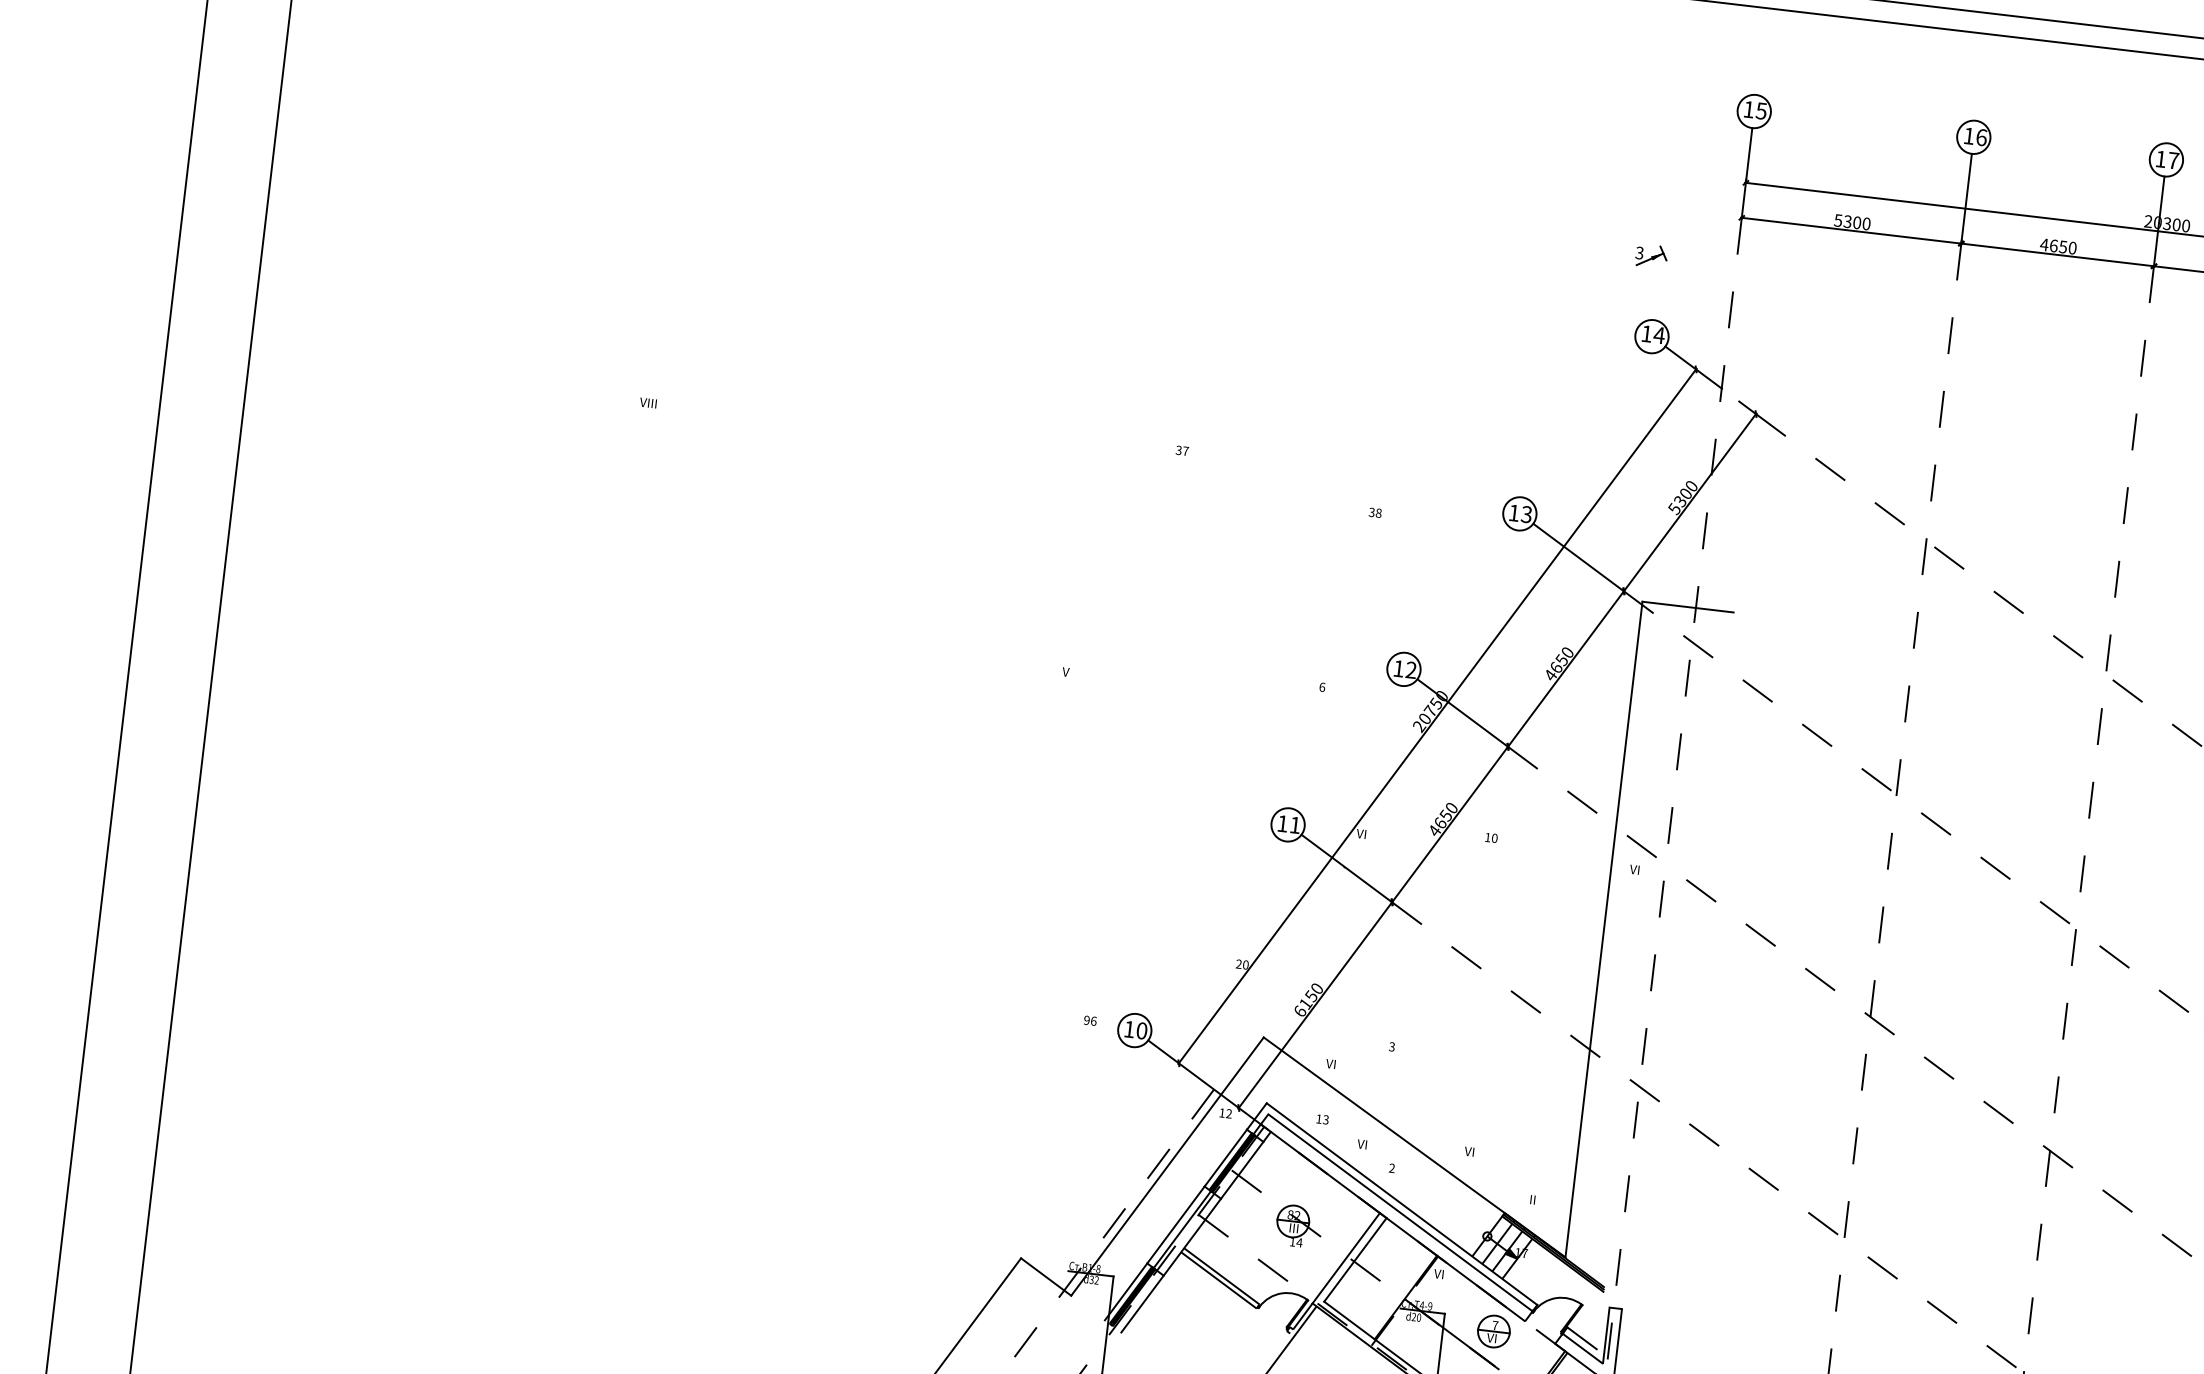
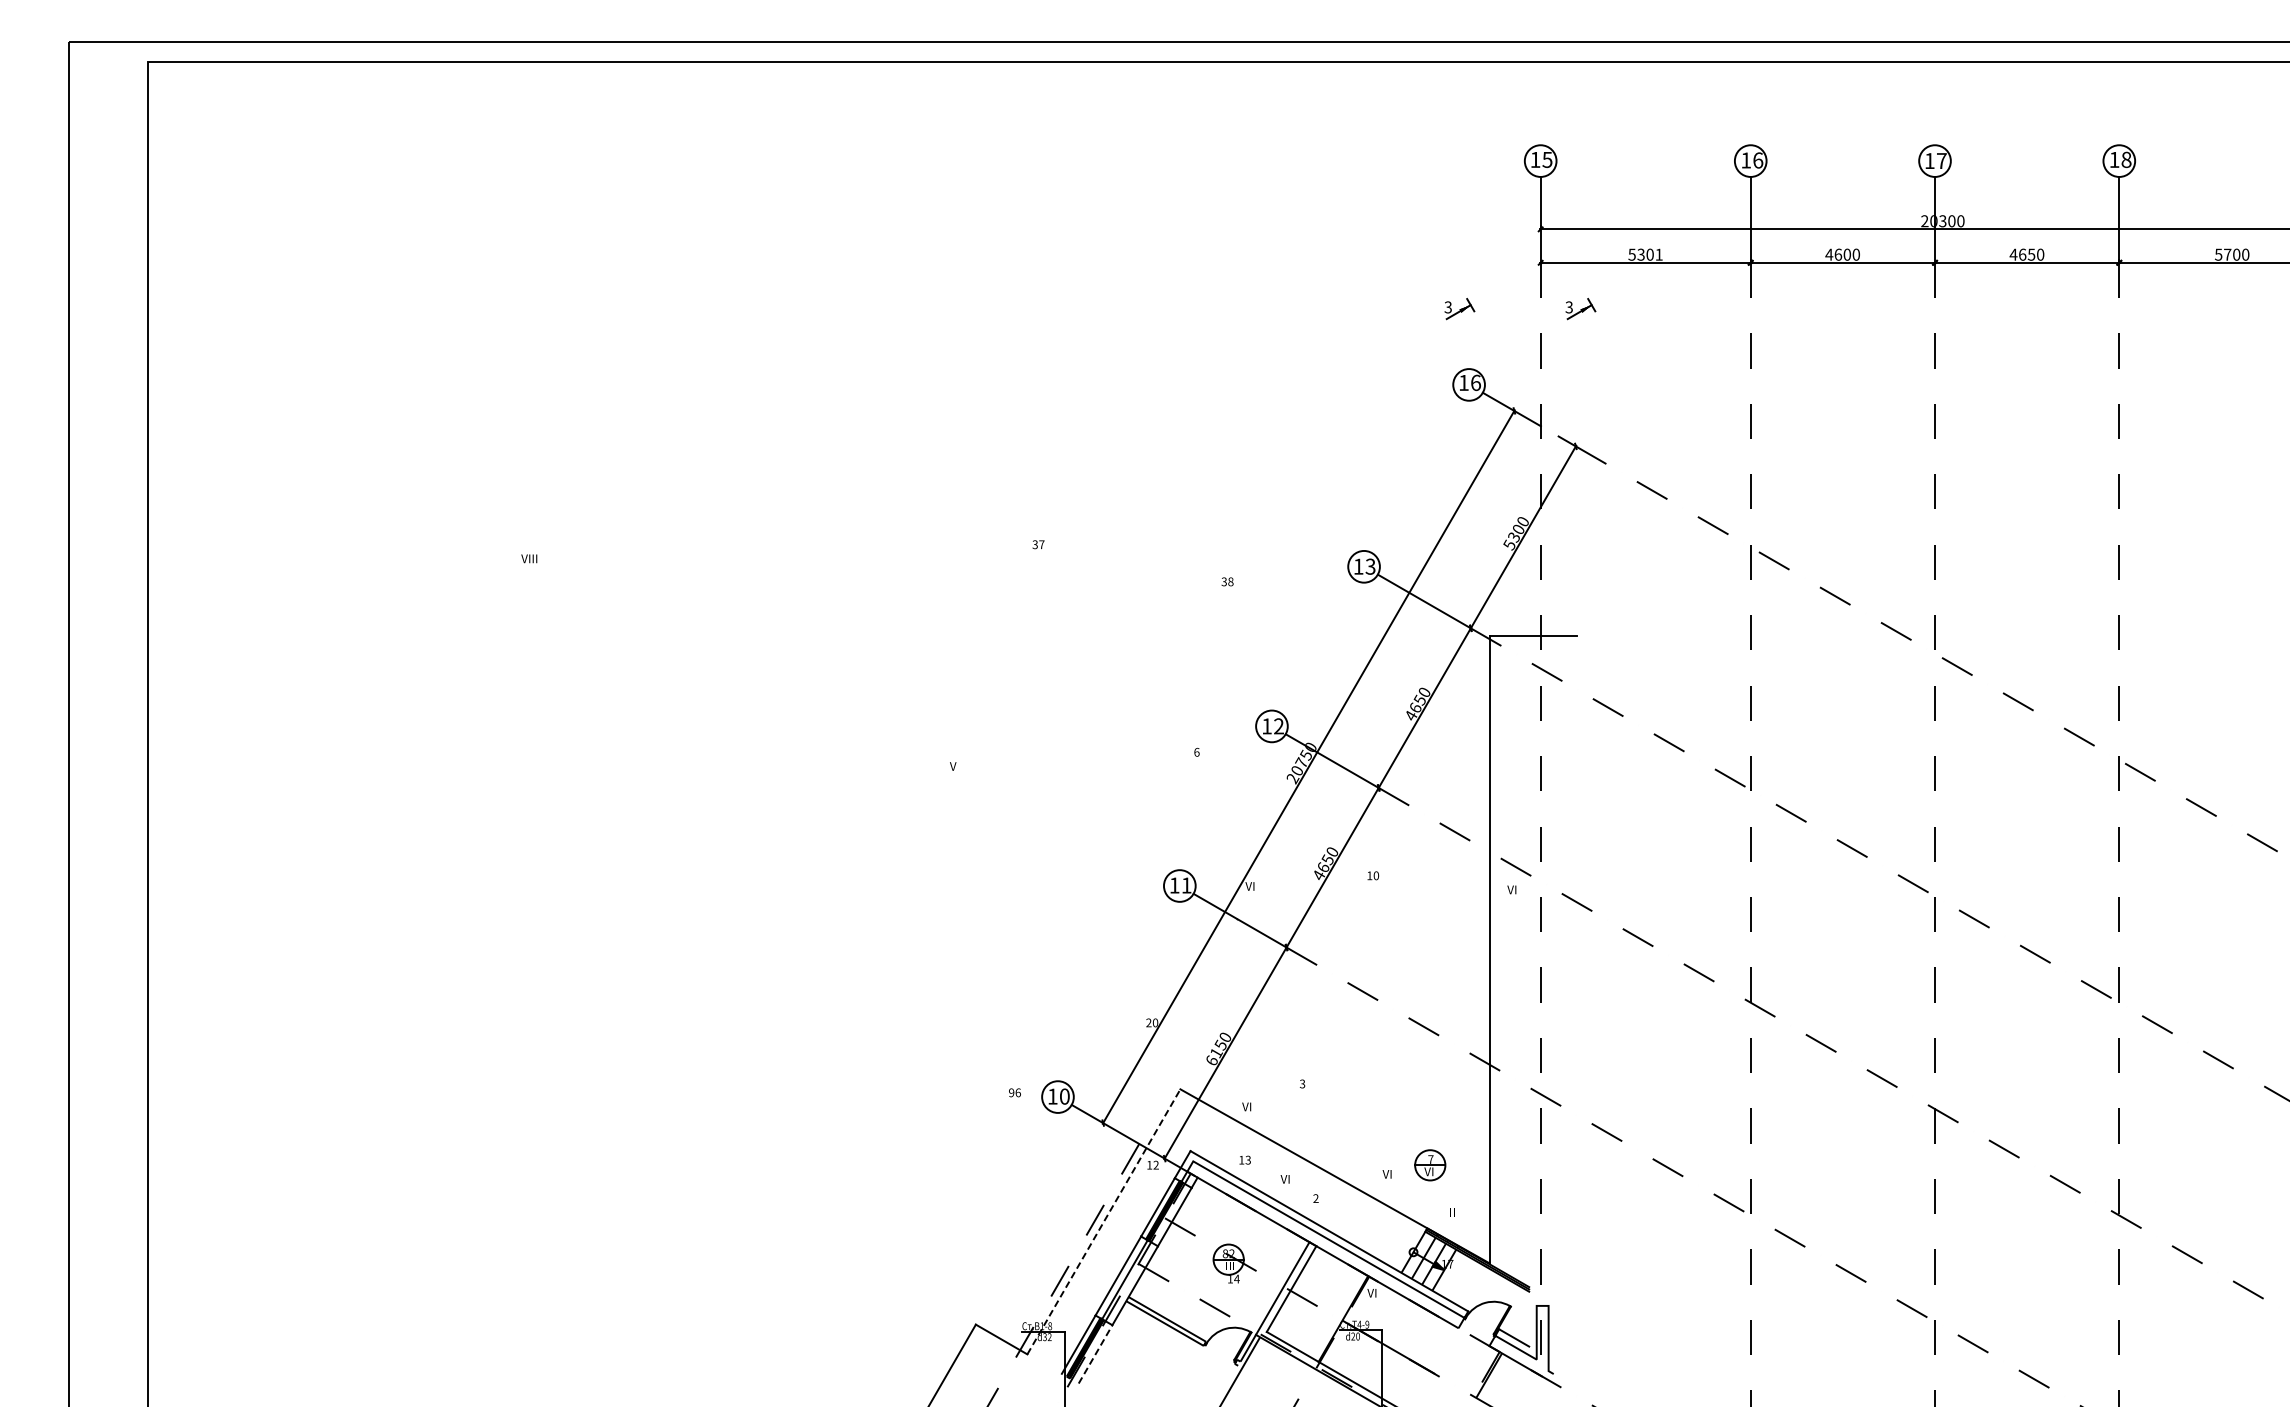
text: (1865, 223) -> (1658, 254), 5300 -> 5301
text: (2062, 246) -> (1846, 254), 4650 -> 4600
part: (1777, 271) -> (1580, 309), added
text: (1658, 334) -> (1475, 382), 14 -> 16
line: (1168, 1166) -> (1104, 1221), solid -> dashed
line: (1142, 1304) -> (1095, 1354), solid -> dashed
part: (1494, 1331) -> (1430, 1165), moved

